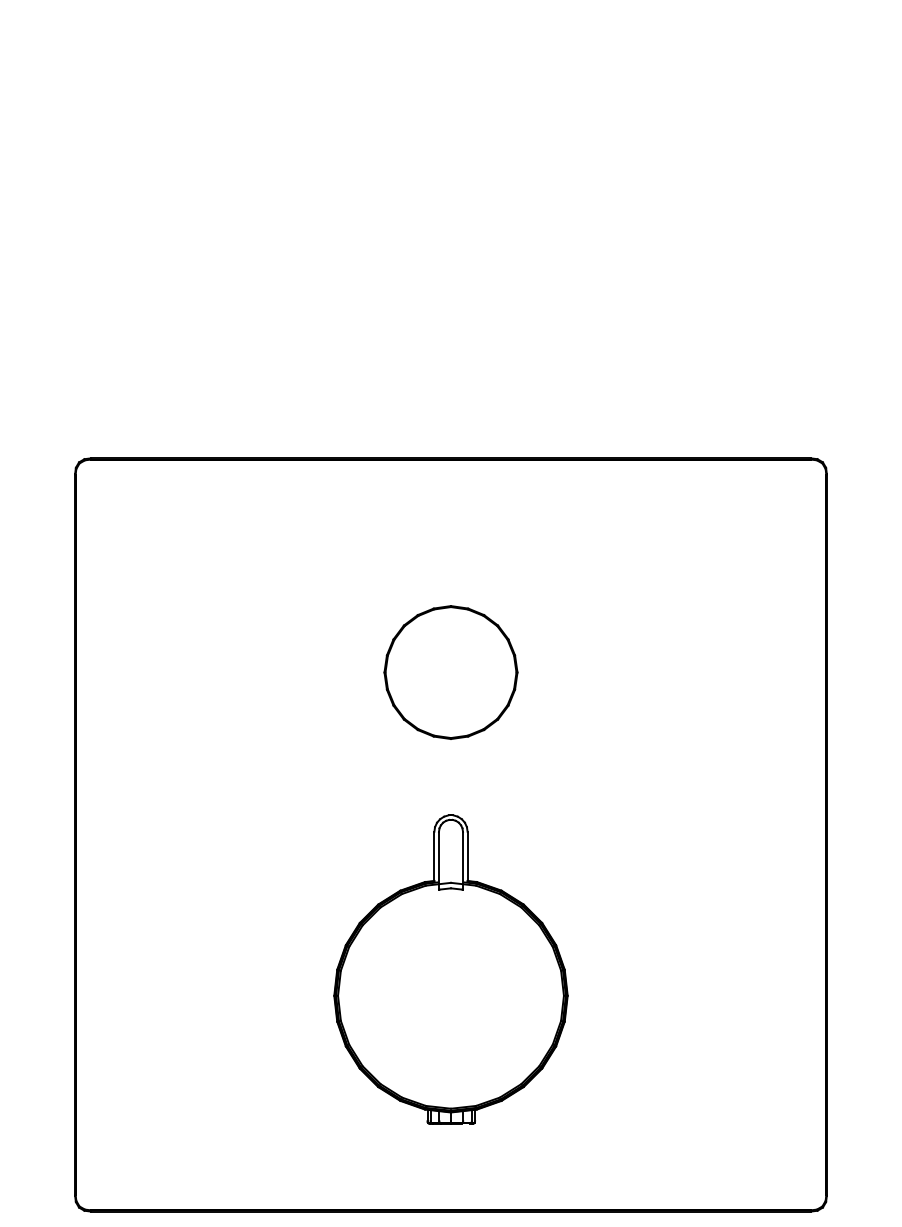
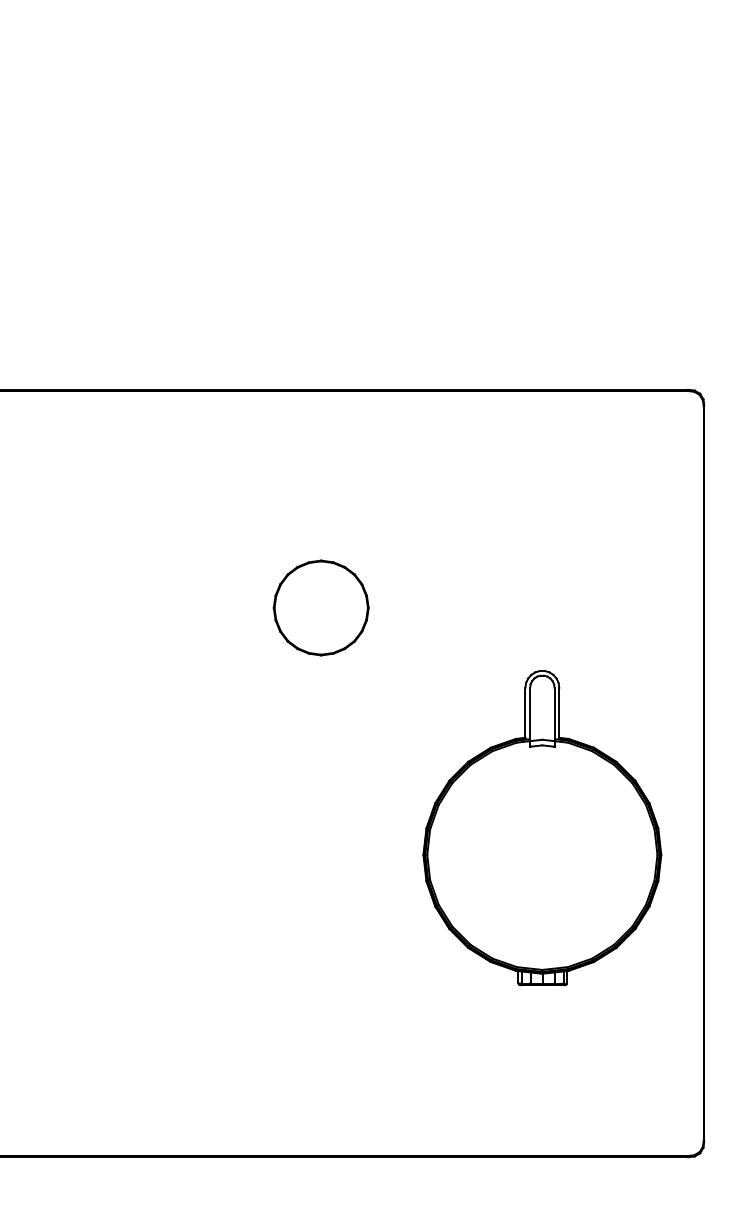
part: (450, 672) -> (320, 607), size x0.7
part: (450, 969) -> (541, 828), moved

